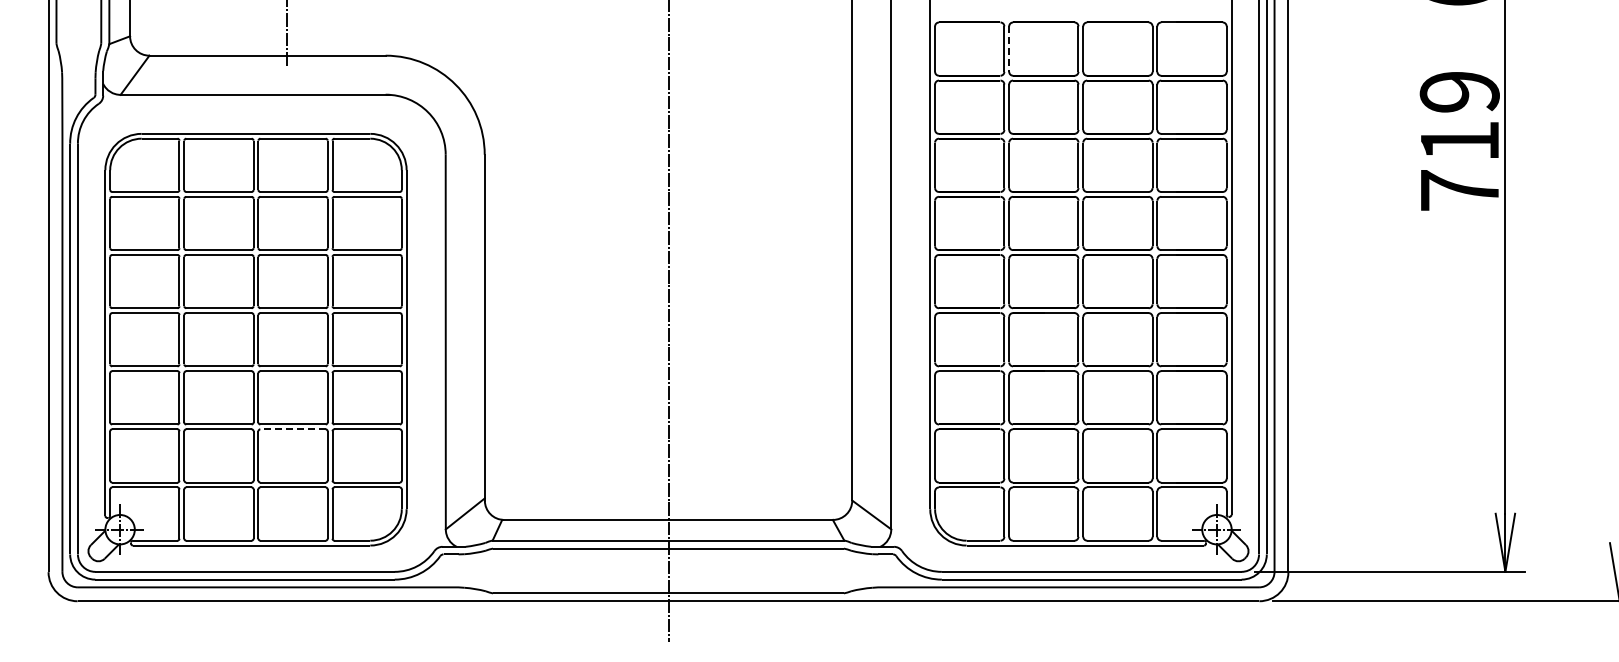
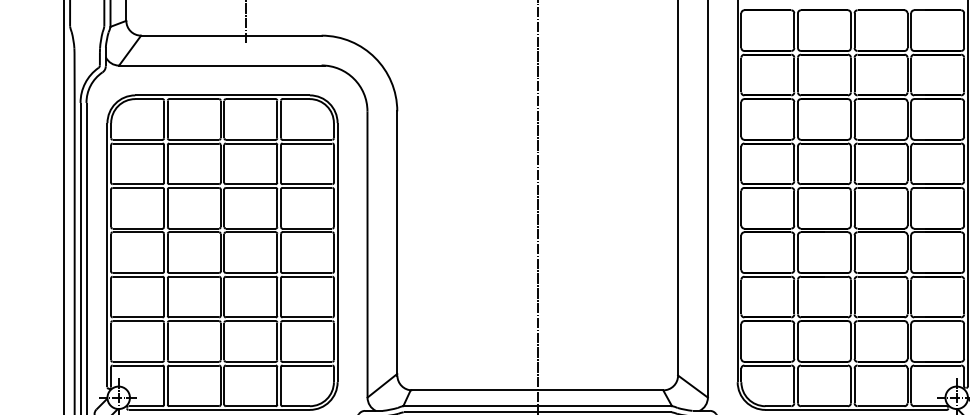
line: (1009, 49) -> (798, 30), dashed -> solid
line: (293, 429) -> (251, 321), dashed -> solid

